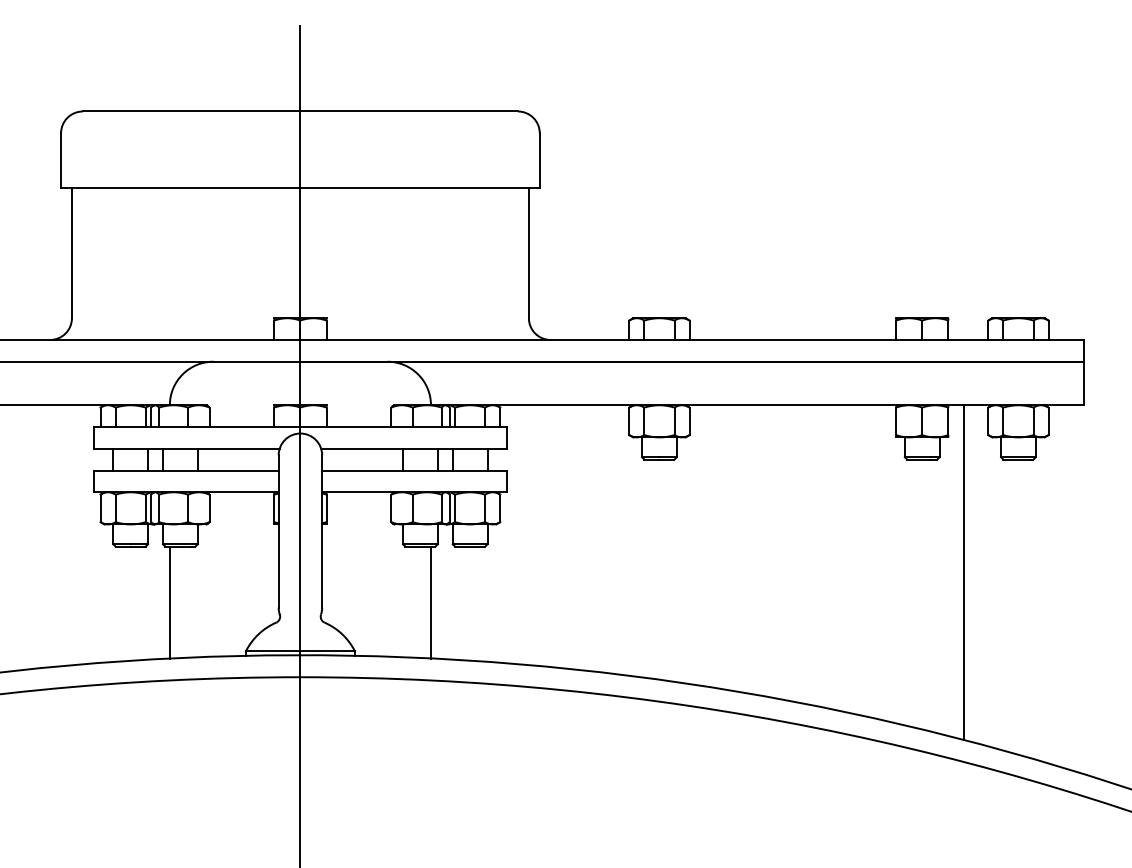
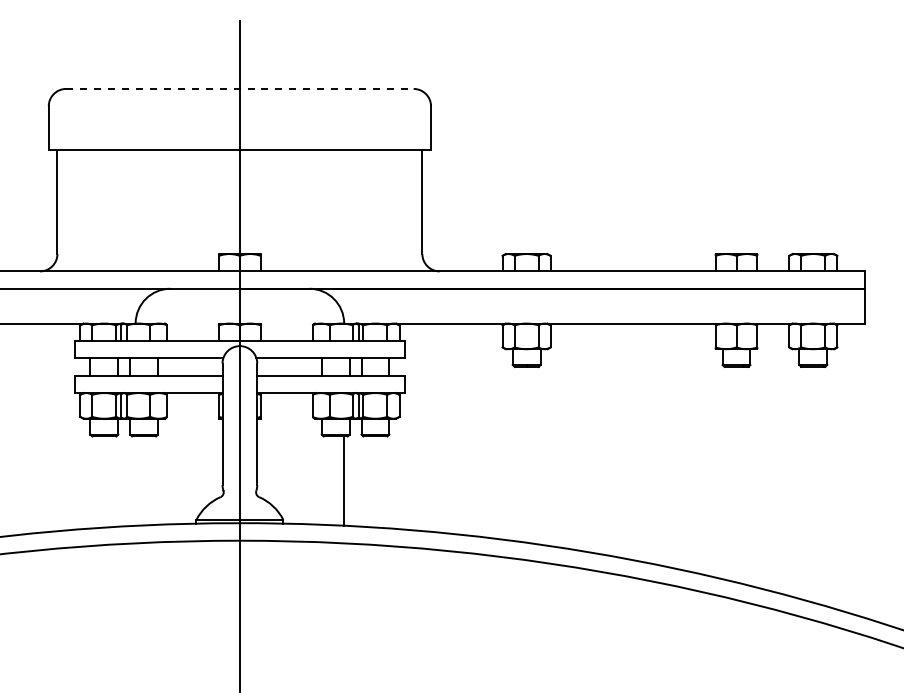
line: (299, 110) -> (239, 88), solid -> dashed
line: (963, 571) -> (769, 456), removed
line: (169, 601) -> (135, 480), removed

